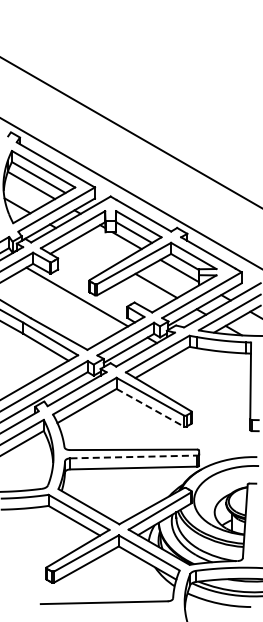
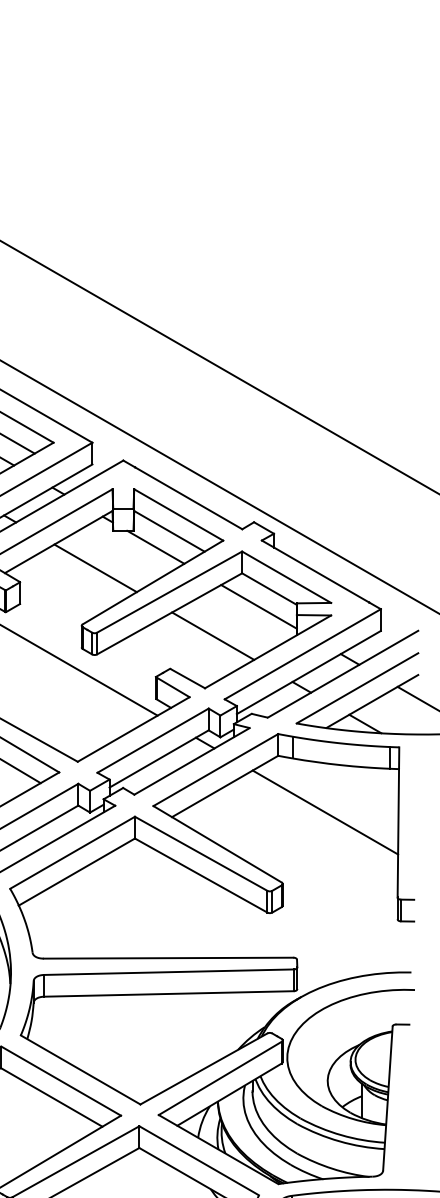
line: (96, 251) -> (95, 568), added
line: (213, 375) -> (325, 812), added
line: (150, 407) -> (201, 874), dashed -> solid
line: (134, 456) -> (170, 971), dashed -> solid

